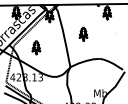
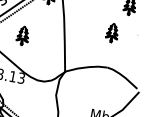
part: (83, 33) -> (112, 32), moved

